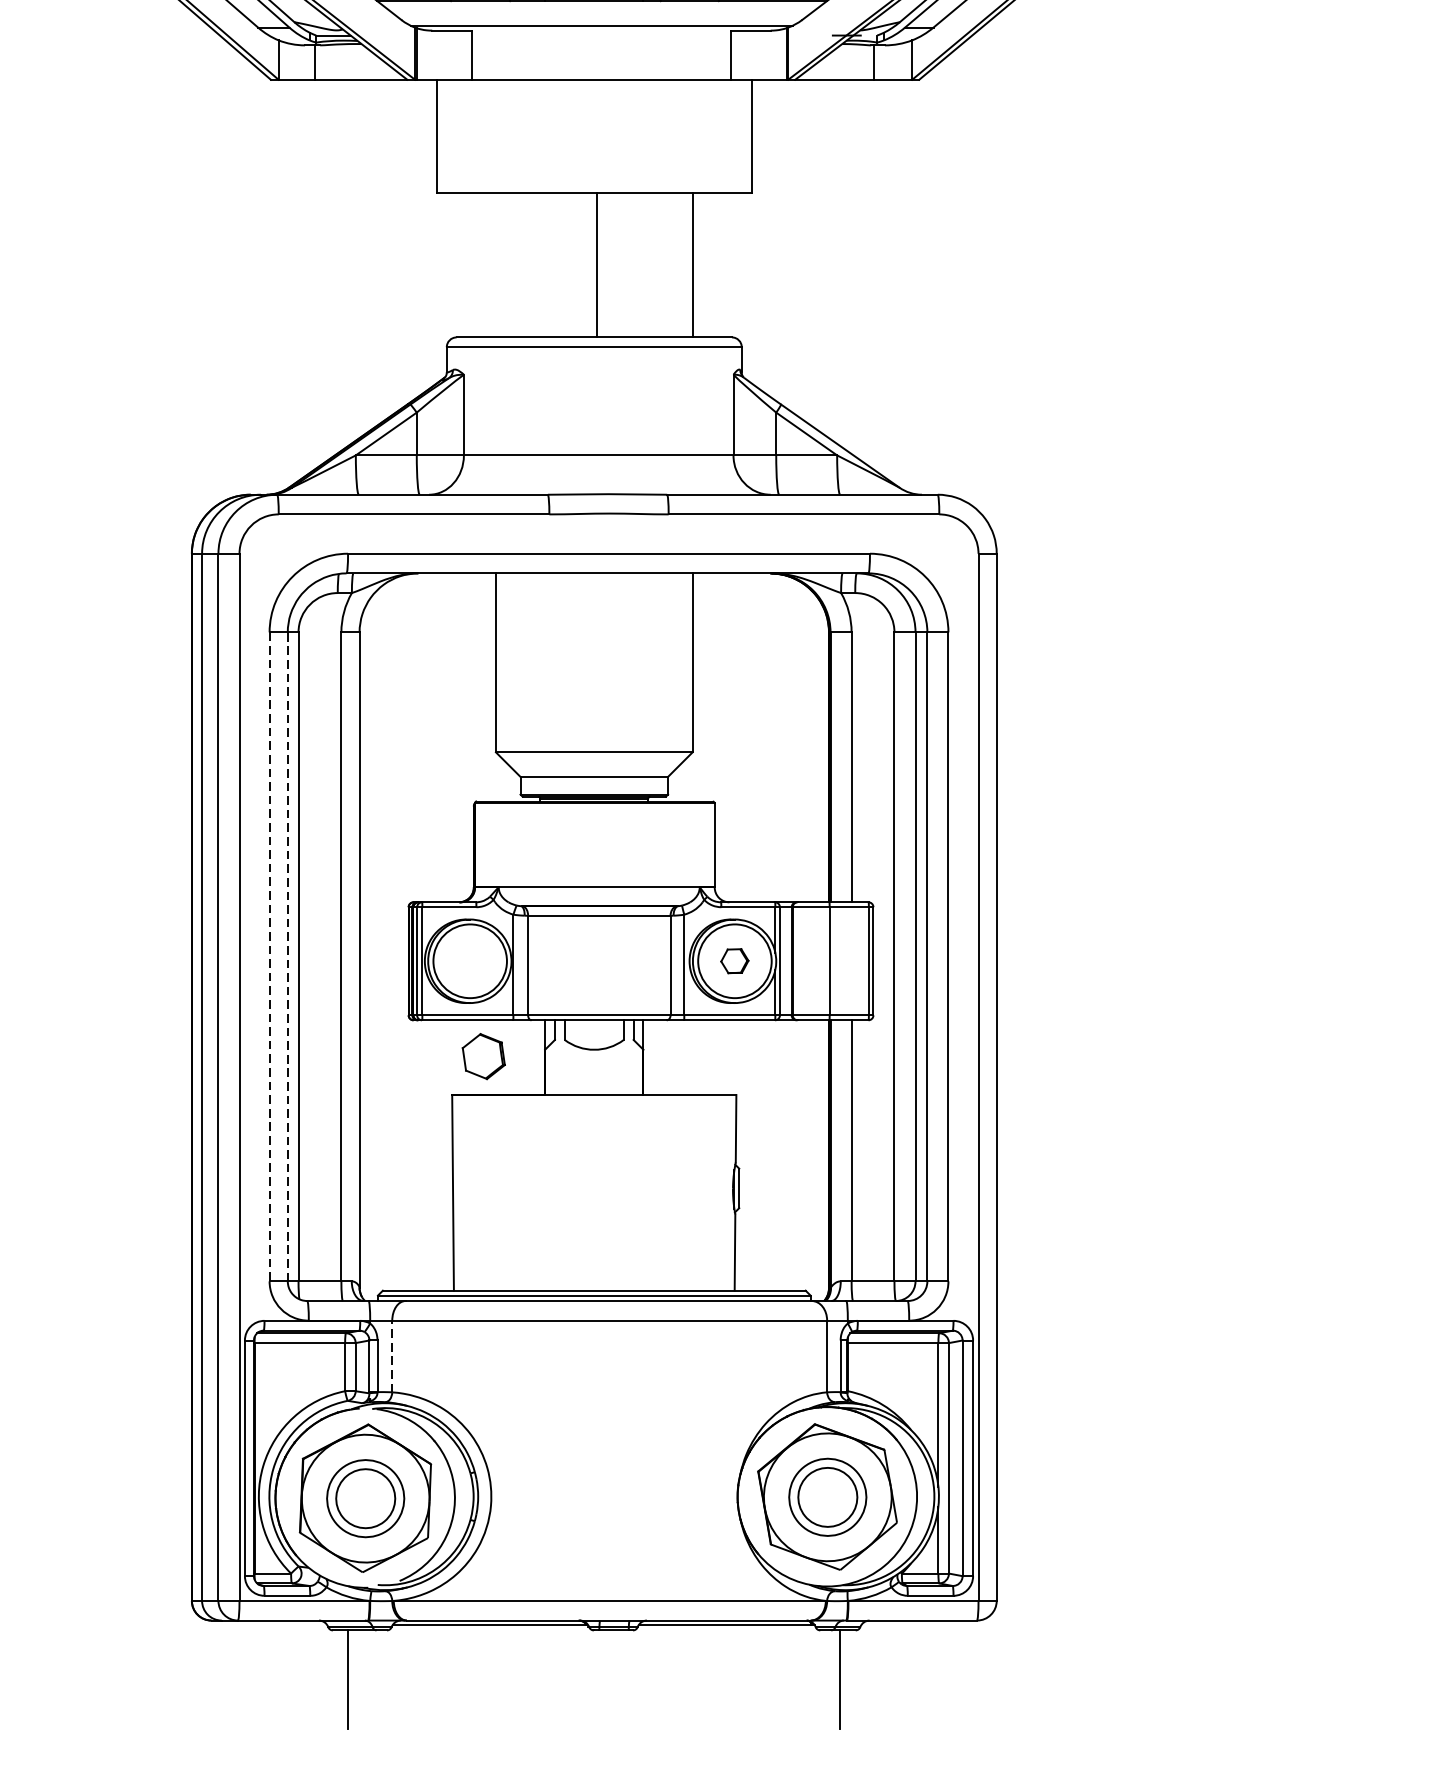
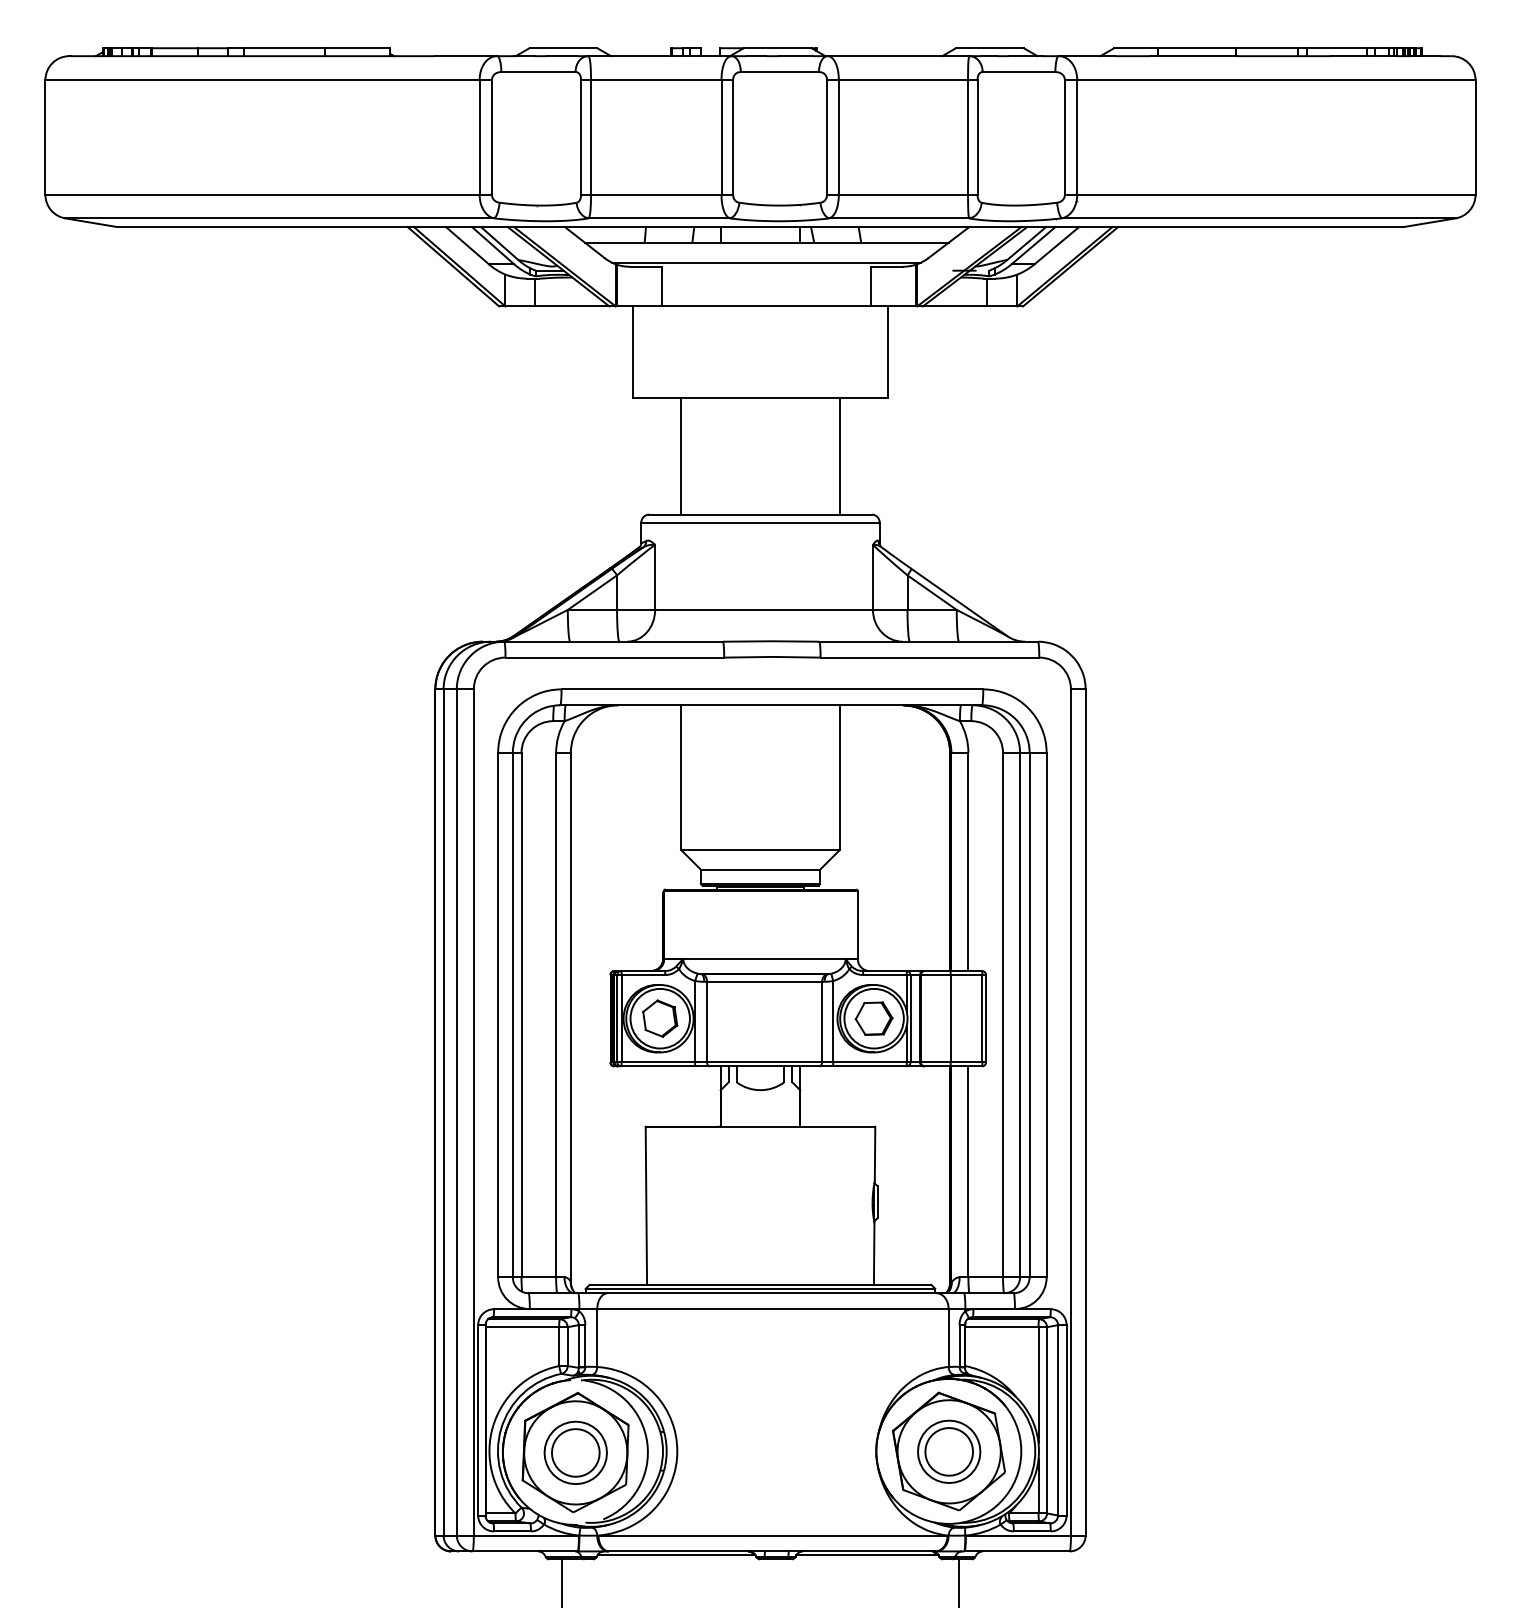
line: (598, 264) -> (681, 455), moved
line: (287, 956) -> (512, 1014), dashed -> solid
line: (270, 957) -> (498, 1015), dashed -> solid
part: (734, 961) -> (873, 1018), size x1.67
part: (484, 1056) -> (660, 1018), moved
line: (392, 1357) -> (597, 1338), dashed -> solid

